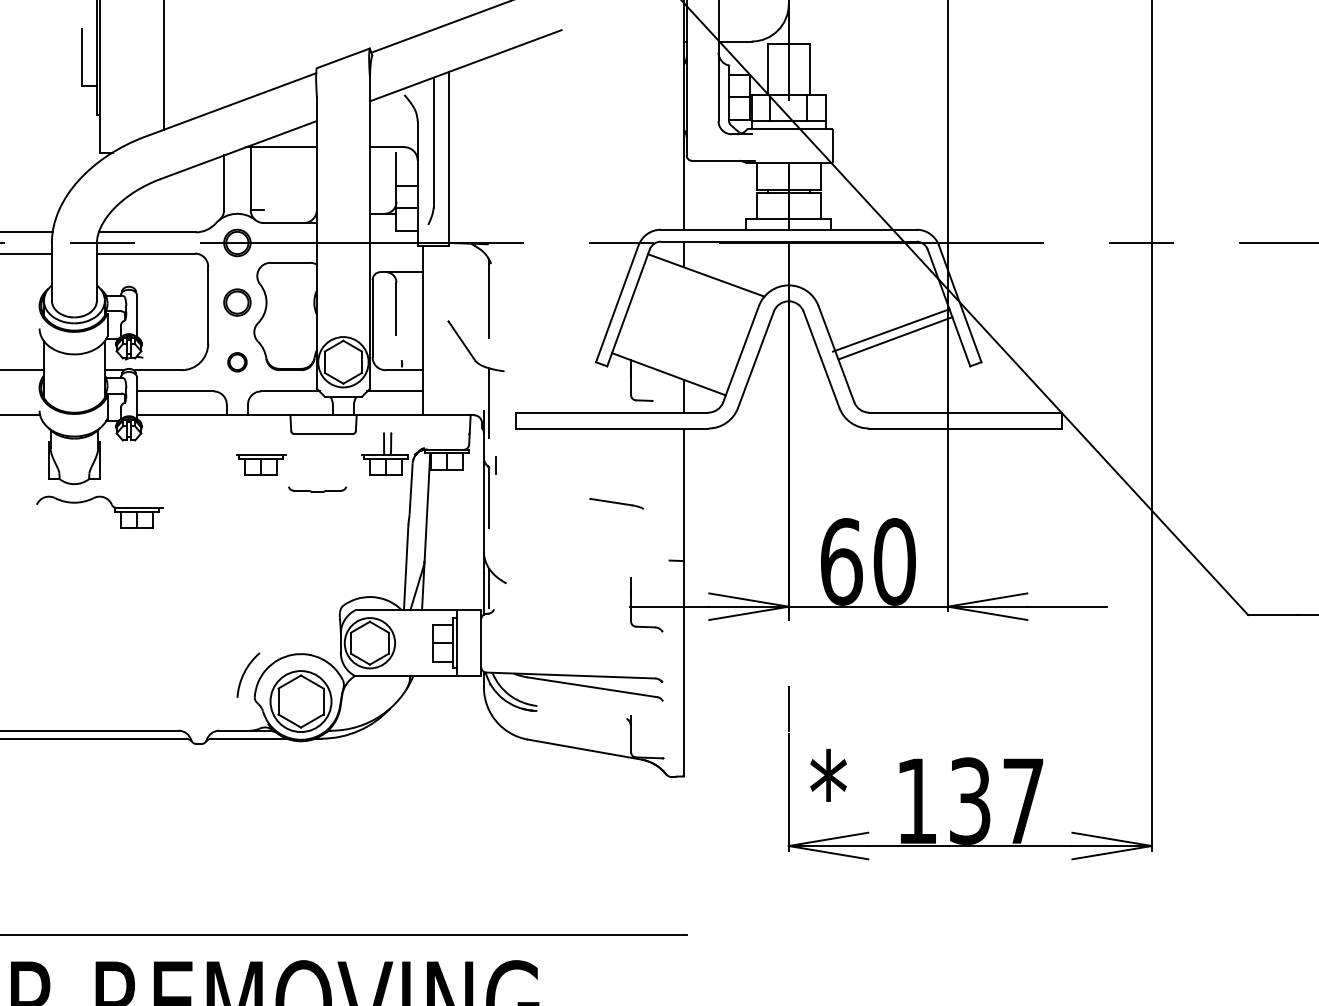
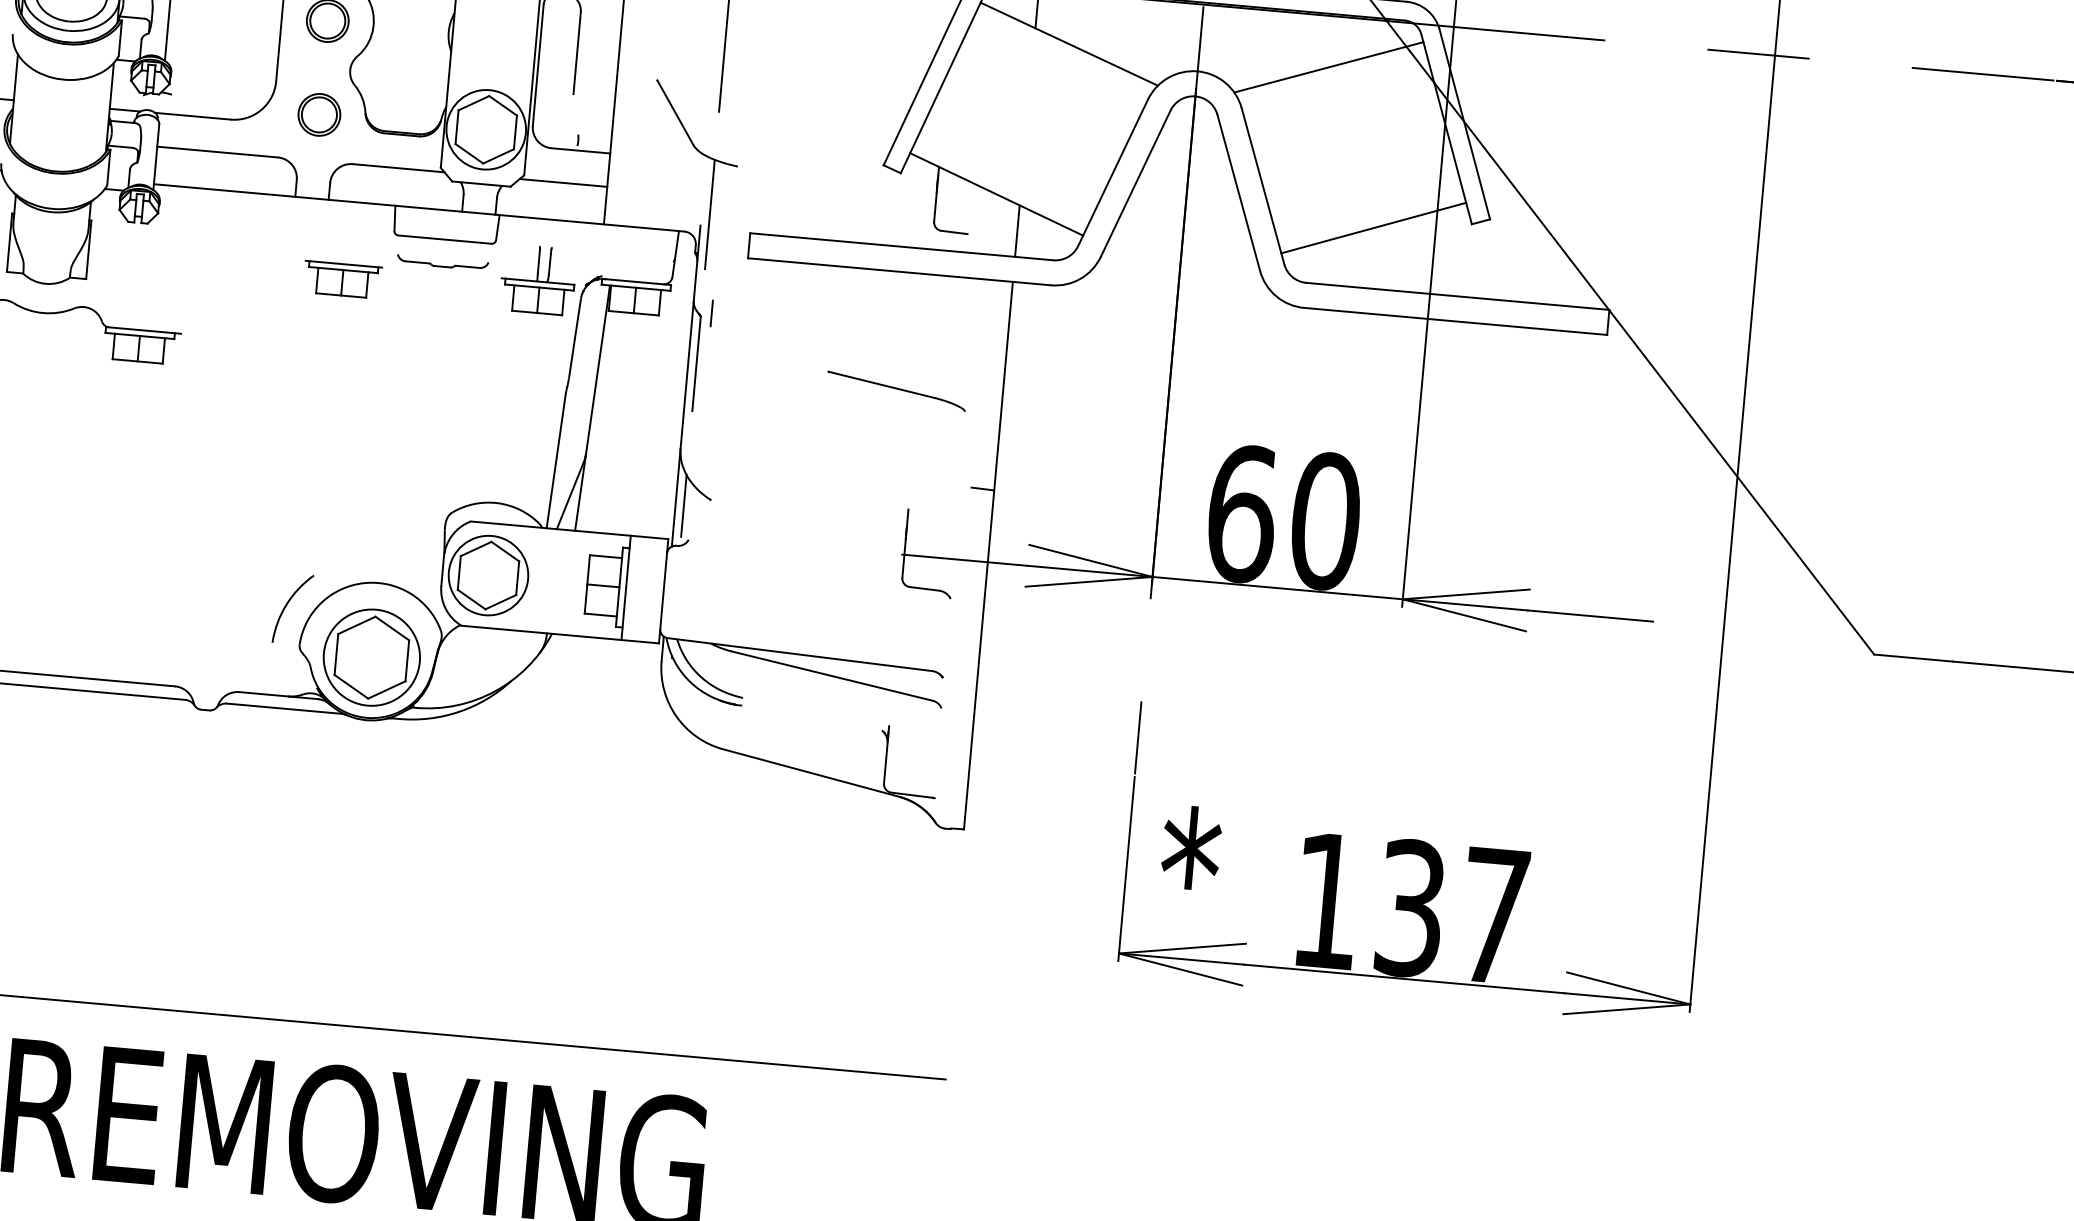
line: (891, 330) -> (1329, 67), moved
line: (895, 338) -> (1373, 228), moved
part: (237, 362) -> (319, 115), size x1.43
part: (317, 489) -> (442, 262), moved
part: (616, 503) -> (896, 390), size x1.67

